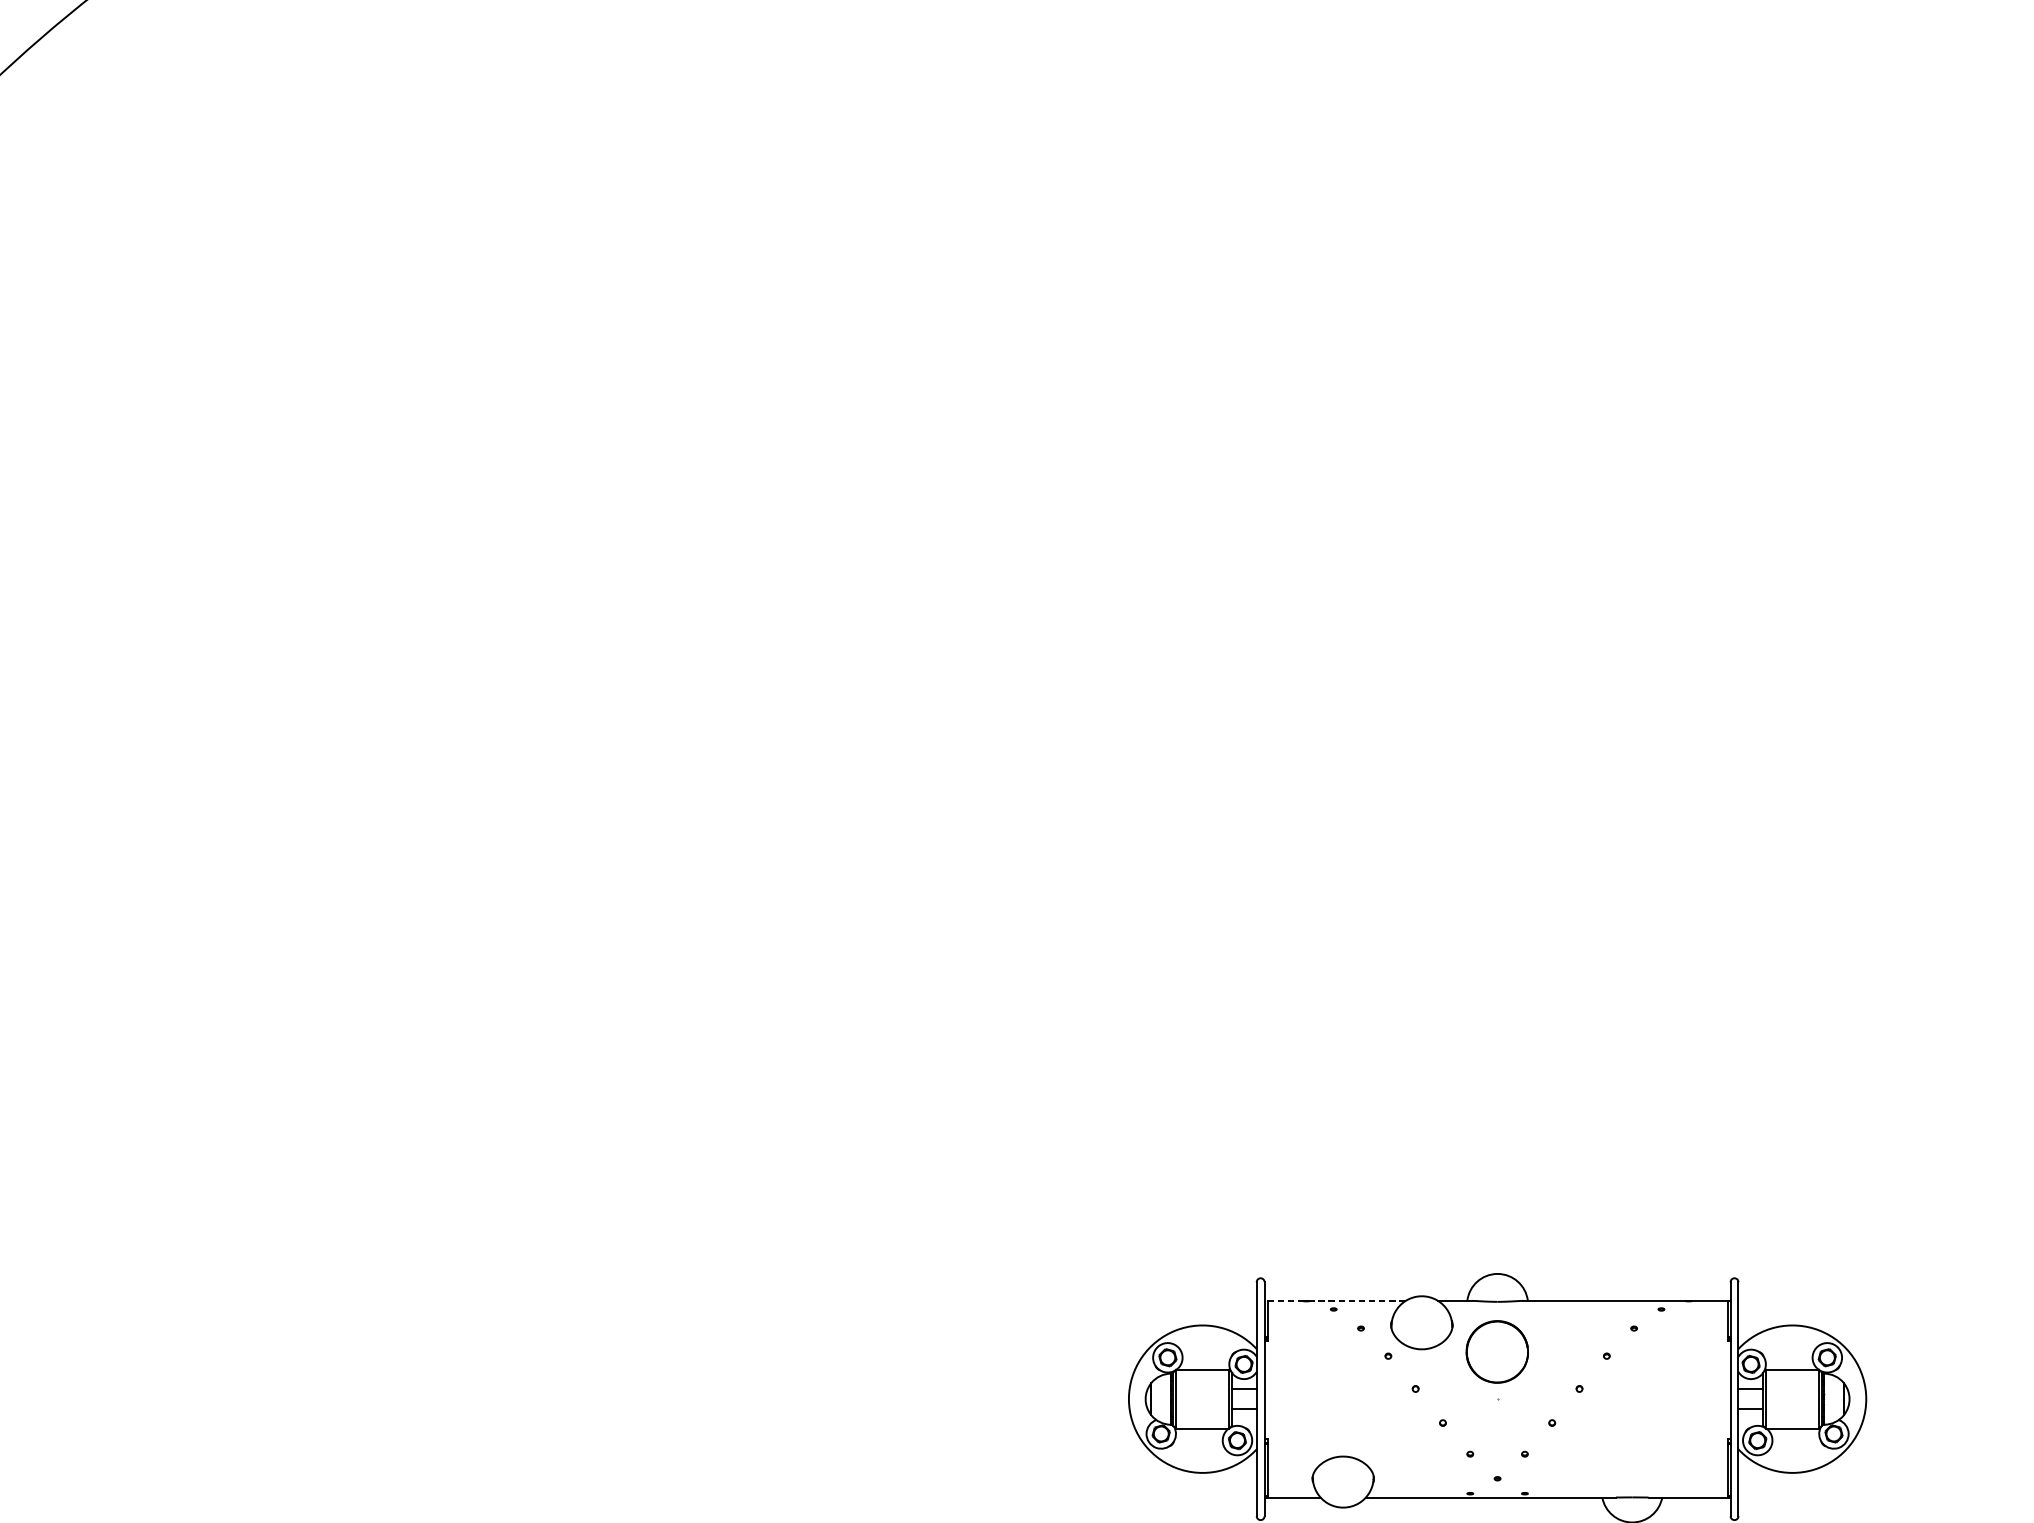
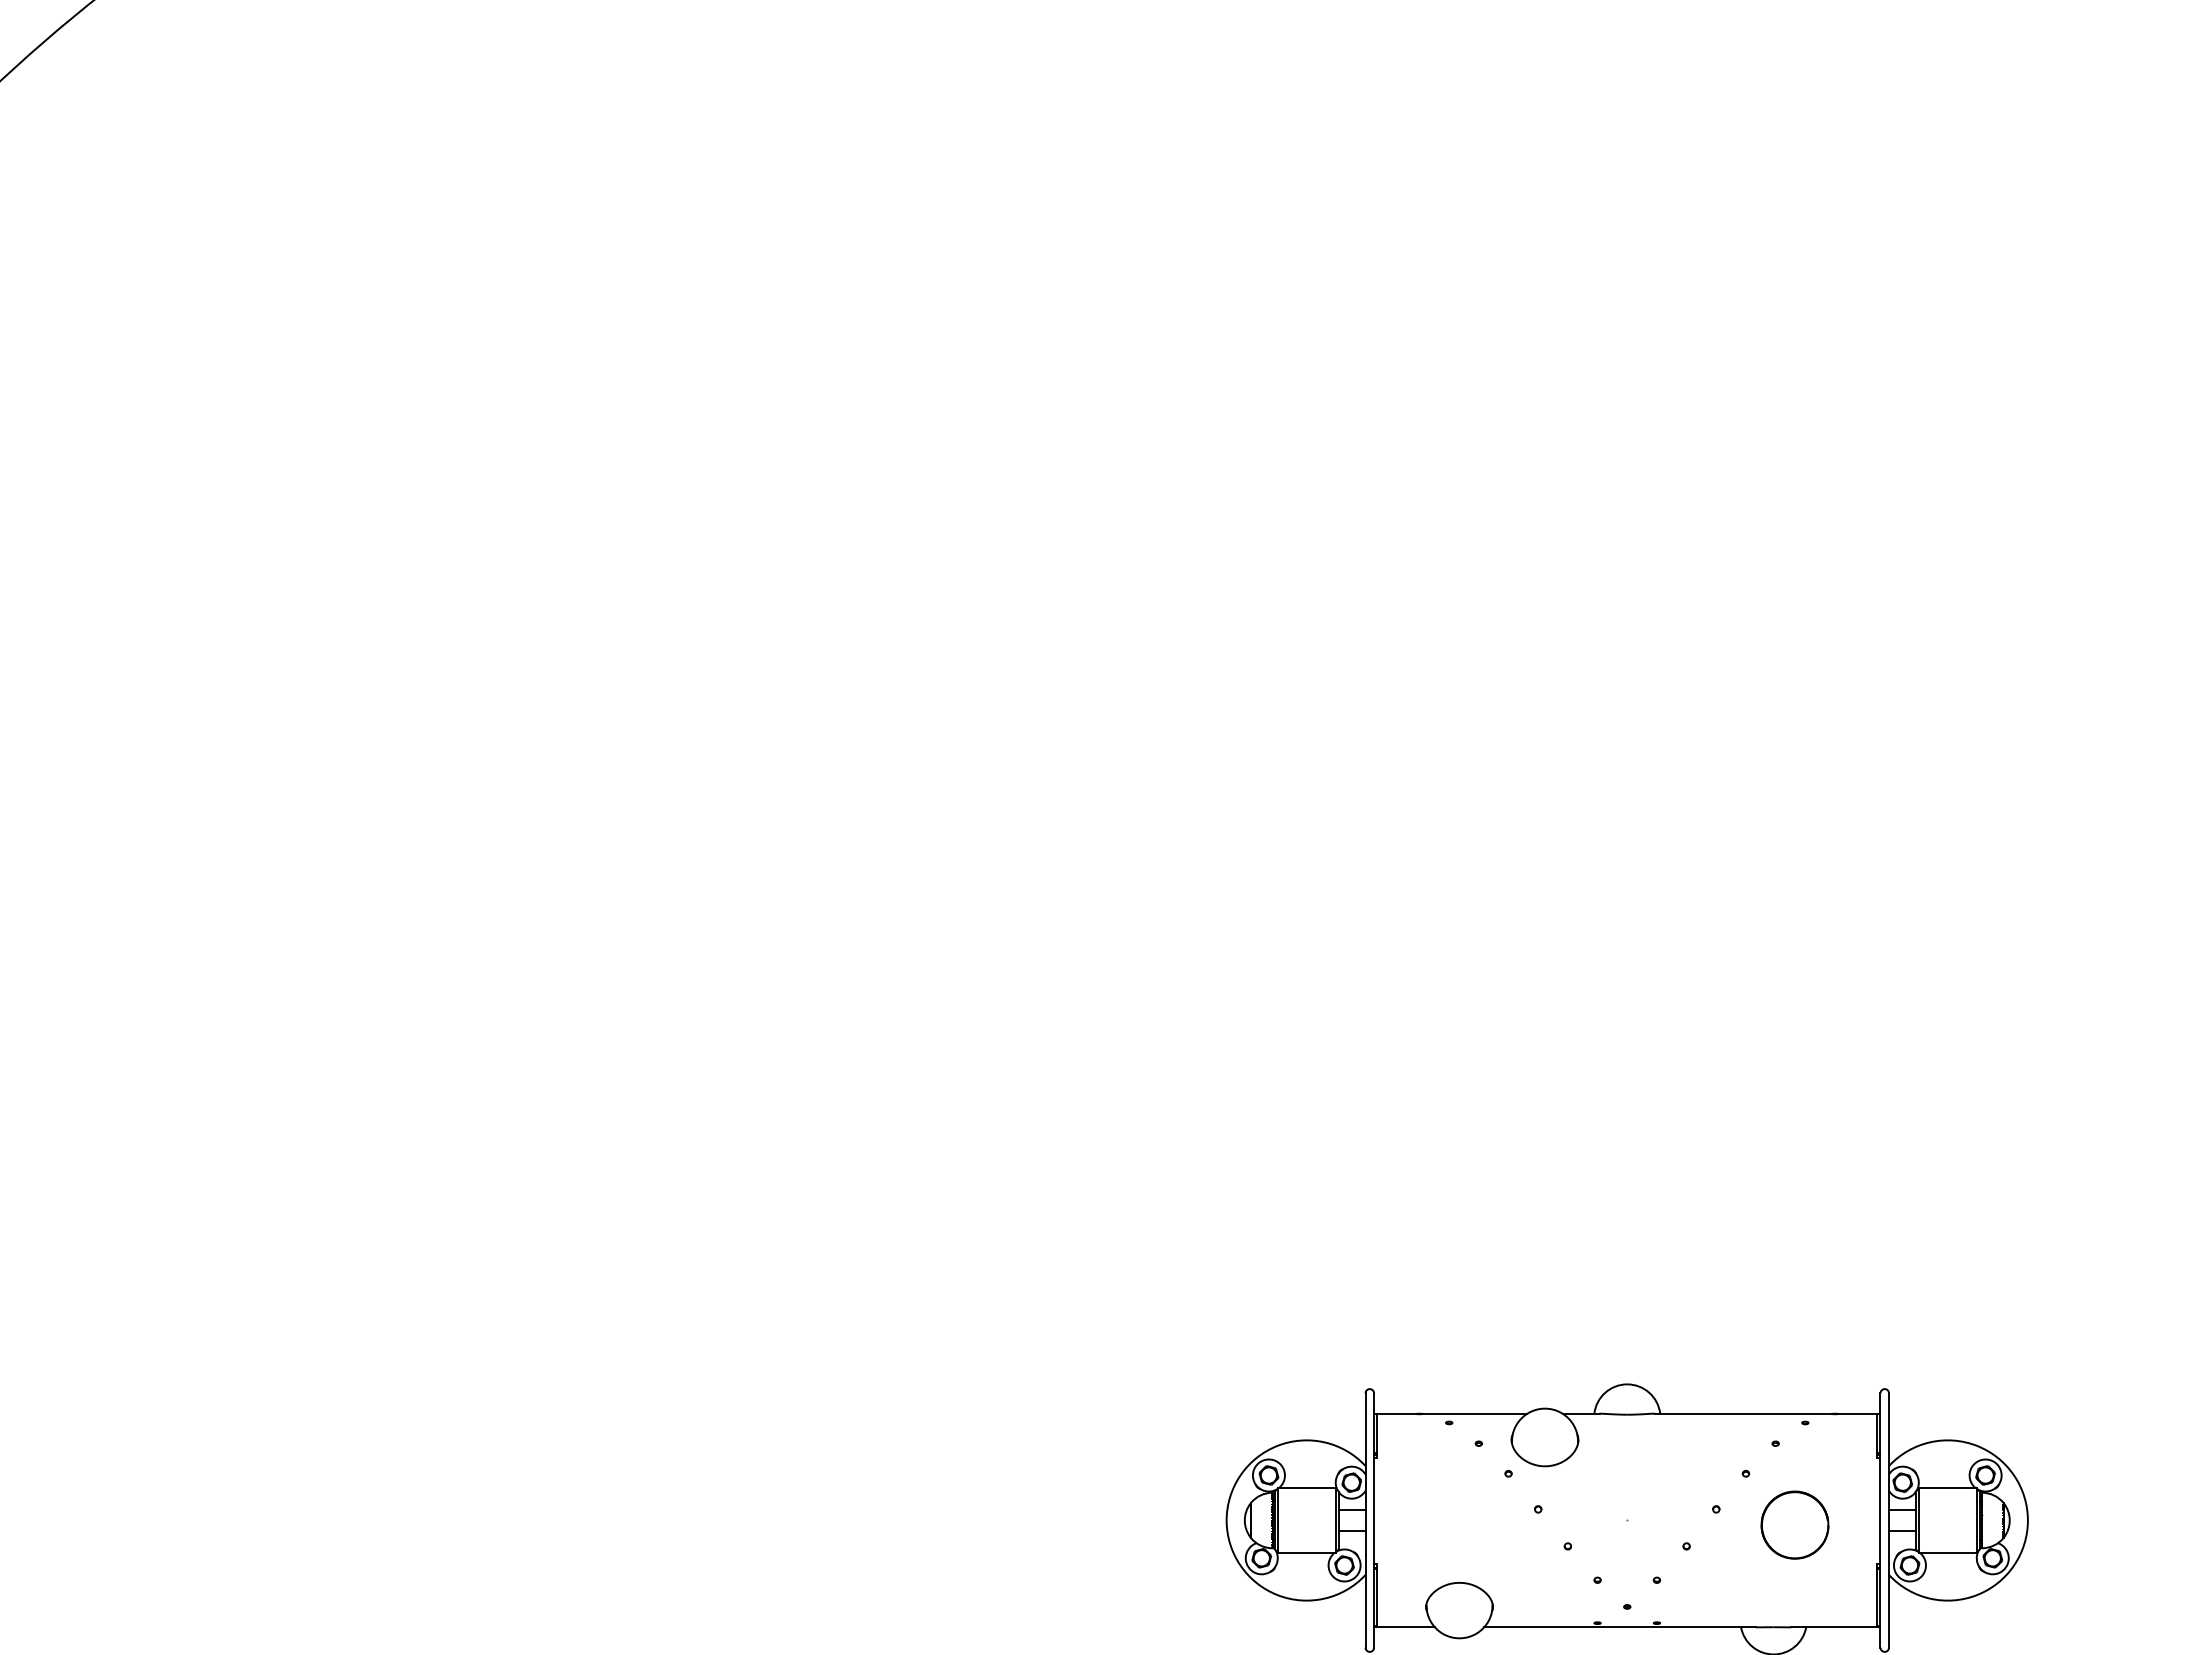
line: (1334, 1300) -> (1450, 1413), dashed -> solid
part: (1496, 1351) -> (1794, 1524), moved

